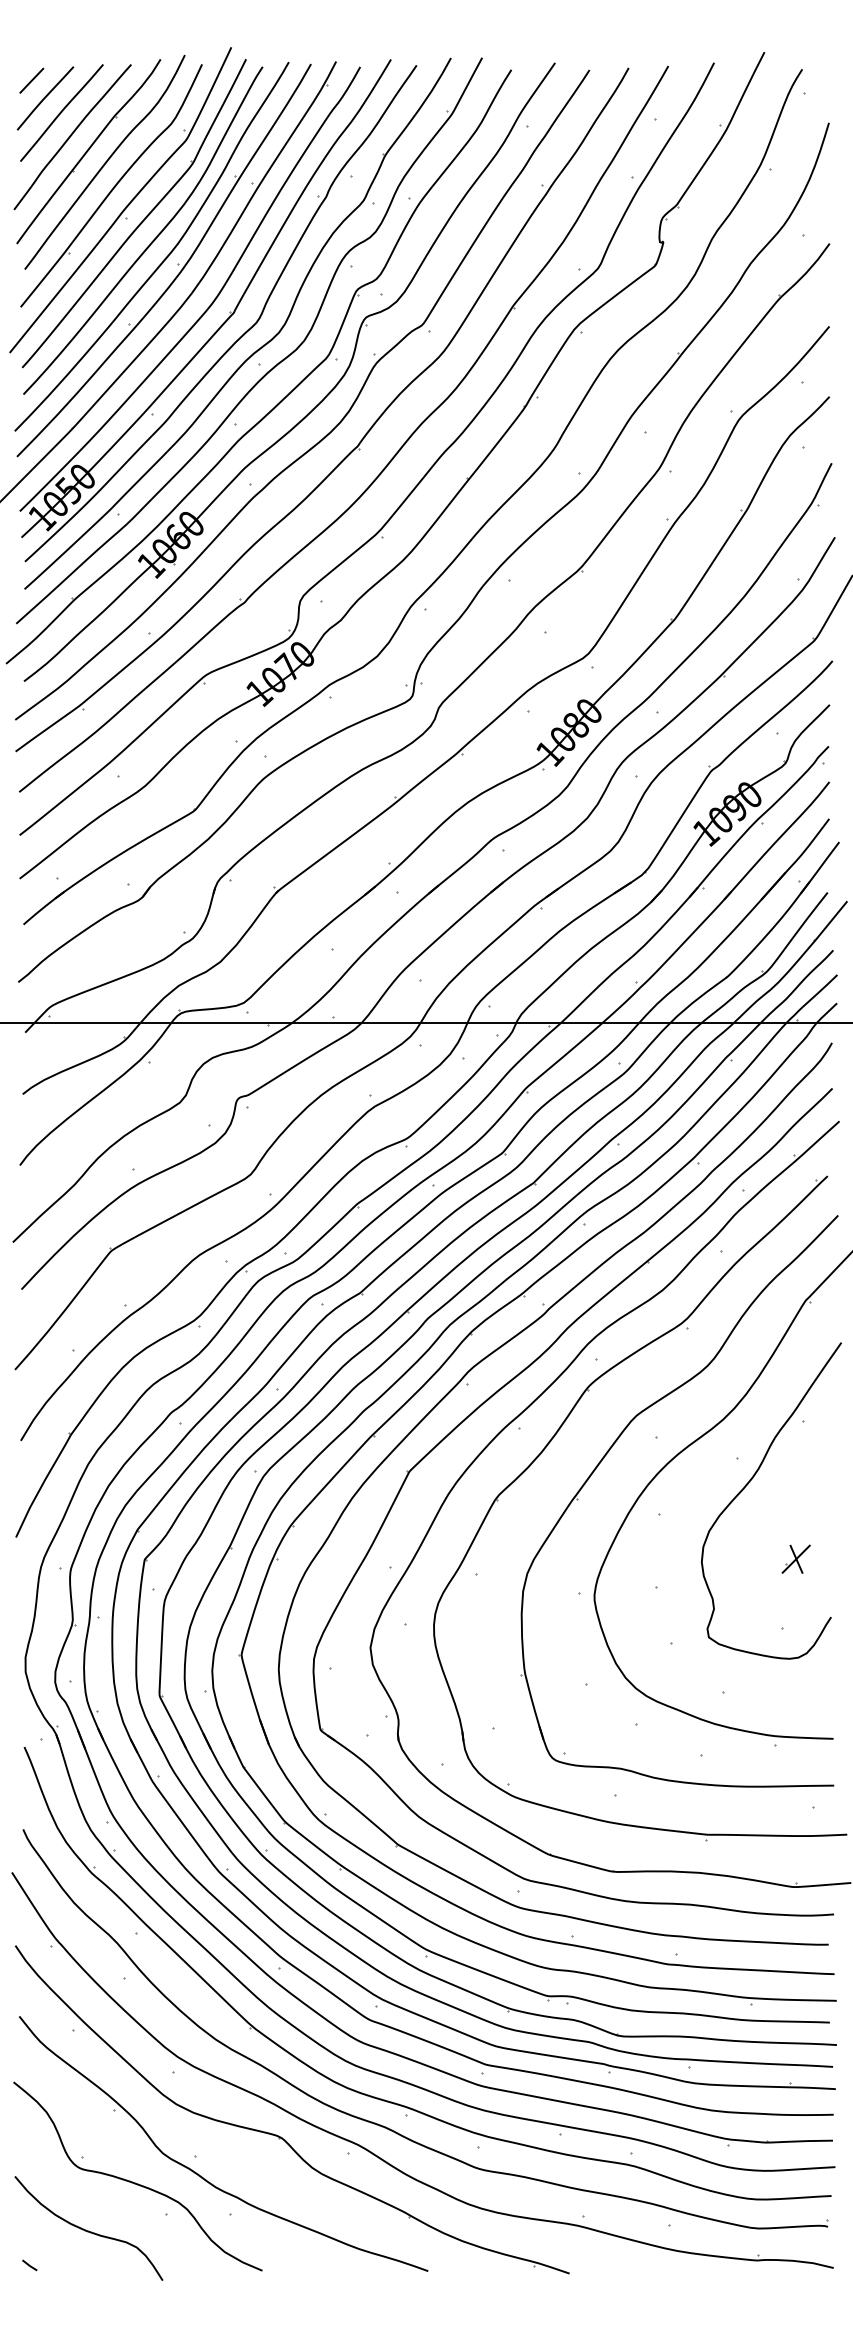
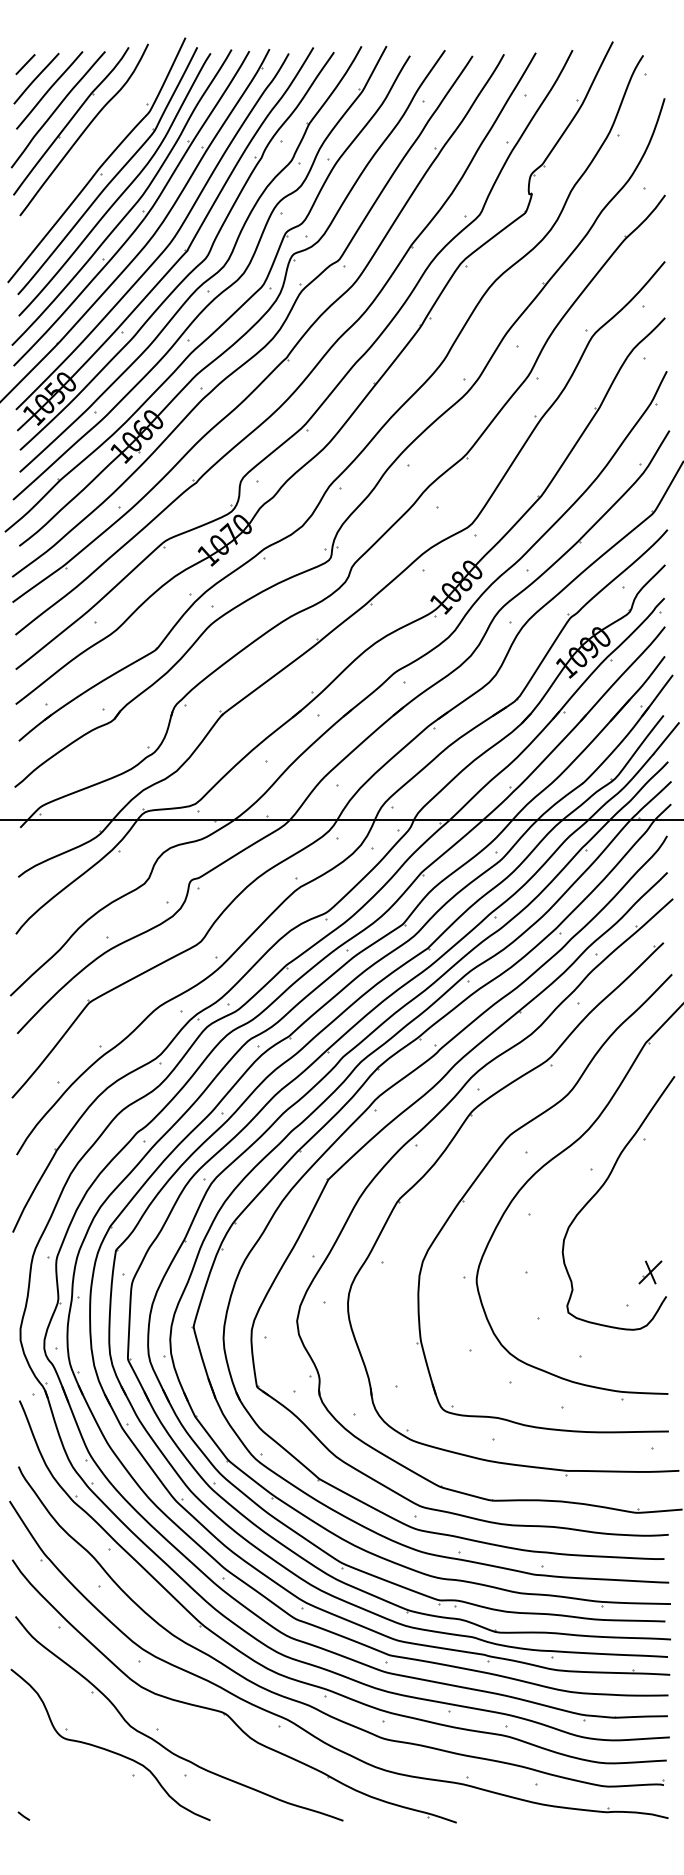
part: (111, 185) -> (89, 148), removed
part: (795, 1558) -> (649, 1271), moved
curve: (88, 2230) -> (70, 1788), removed

